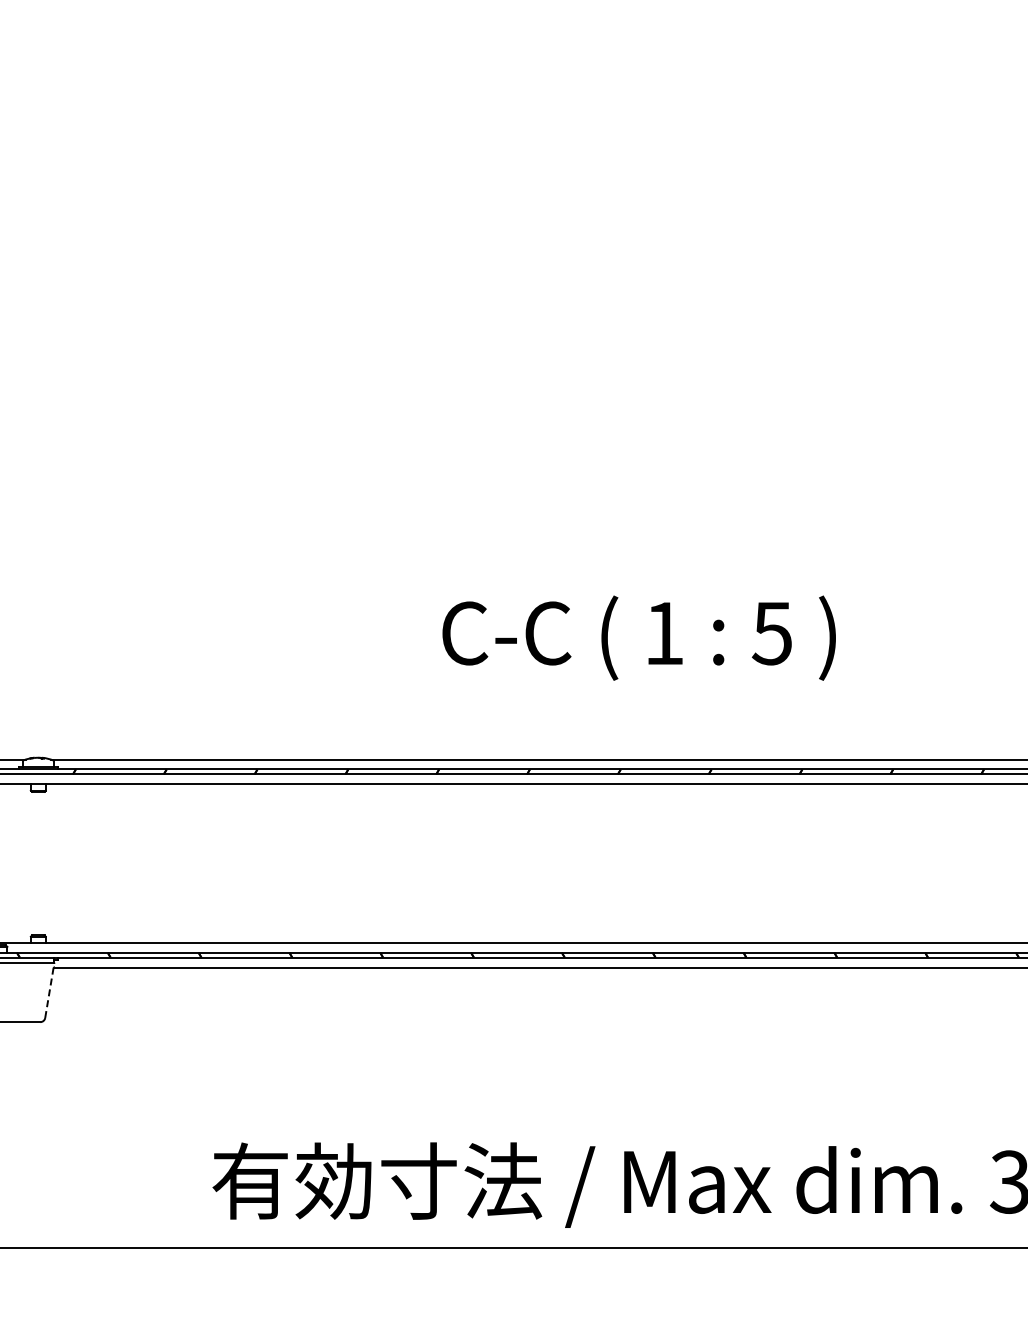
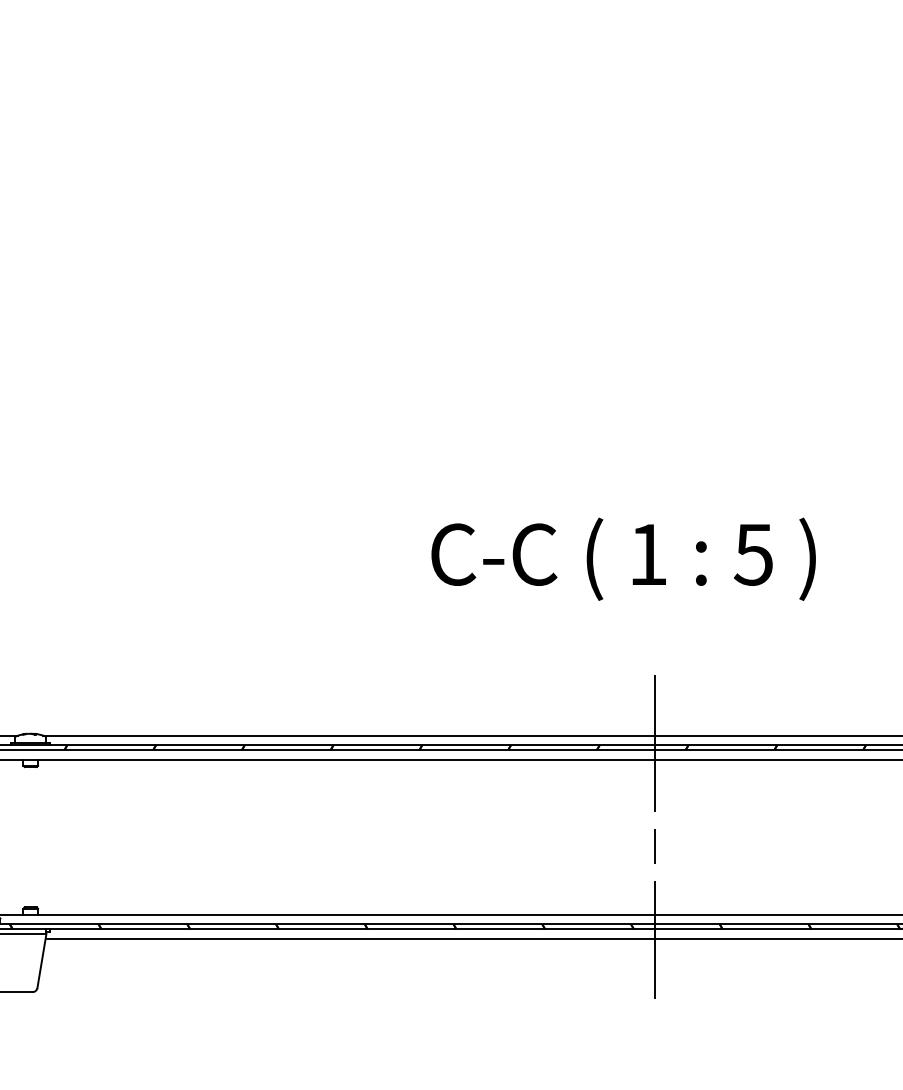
text: (638, 637) -> (622, 558), moved
line: (677, 863) -> (655, 837), added
line: (49, 989) -> (41, 960), dashed -> solid

